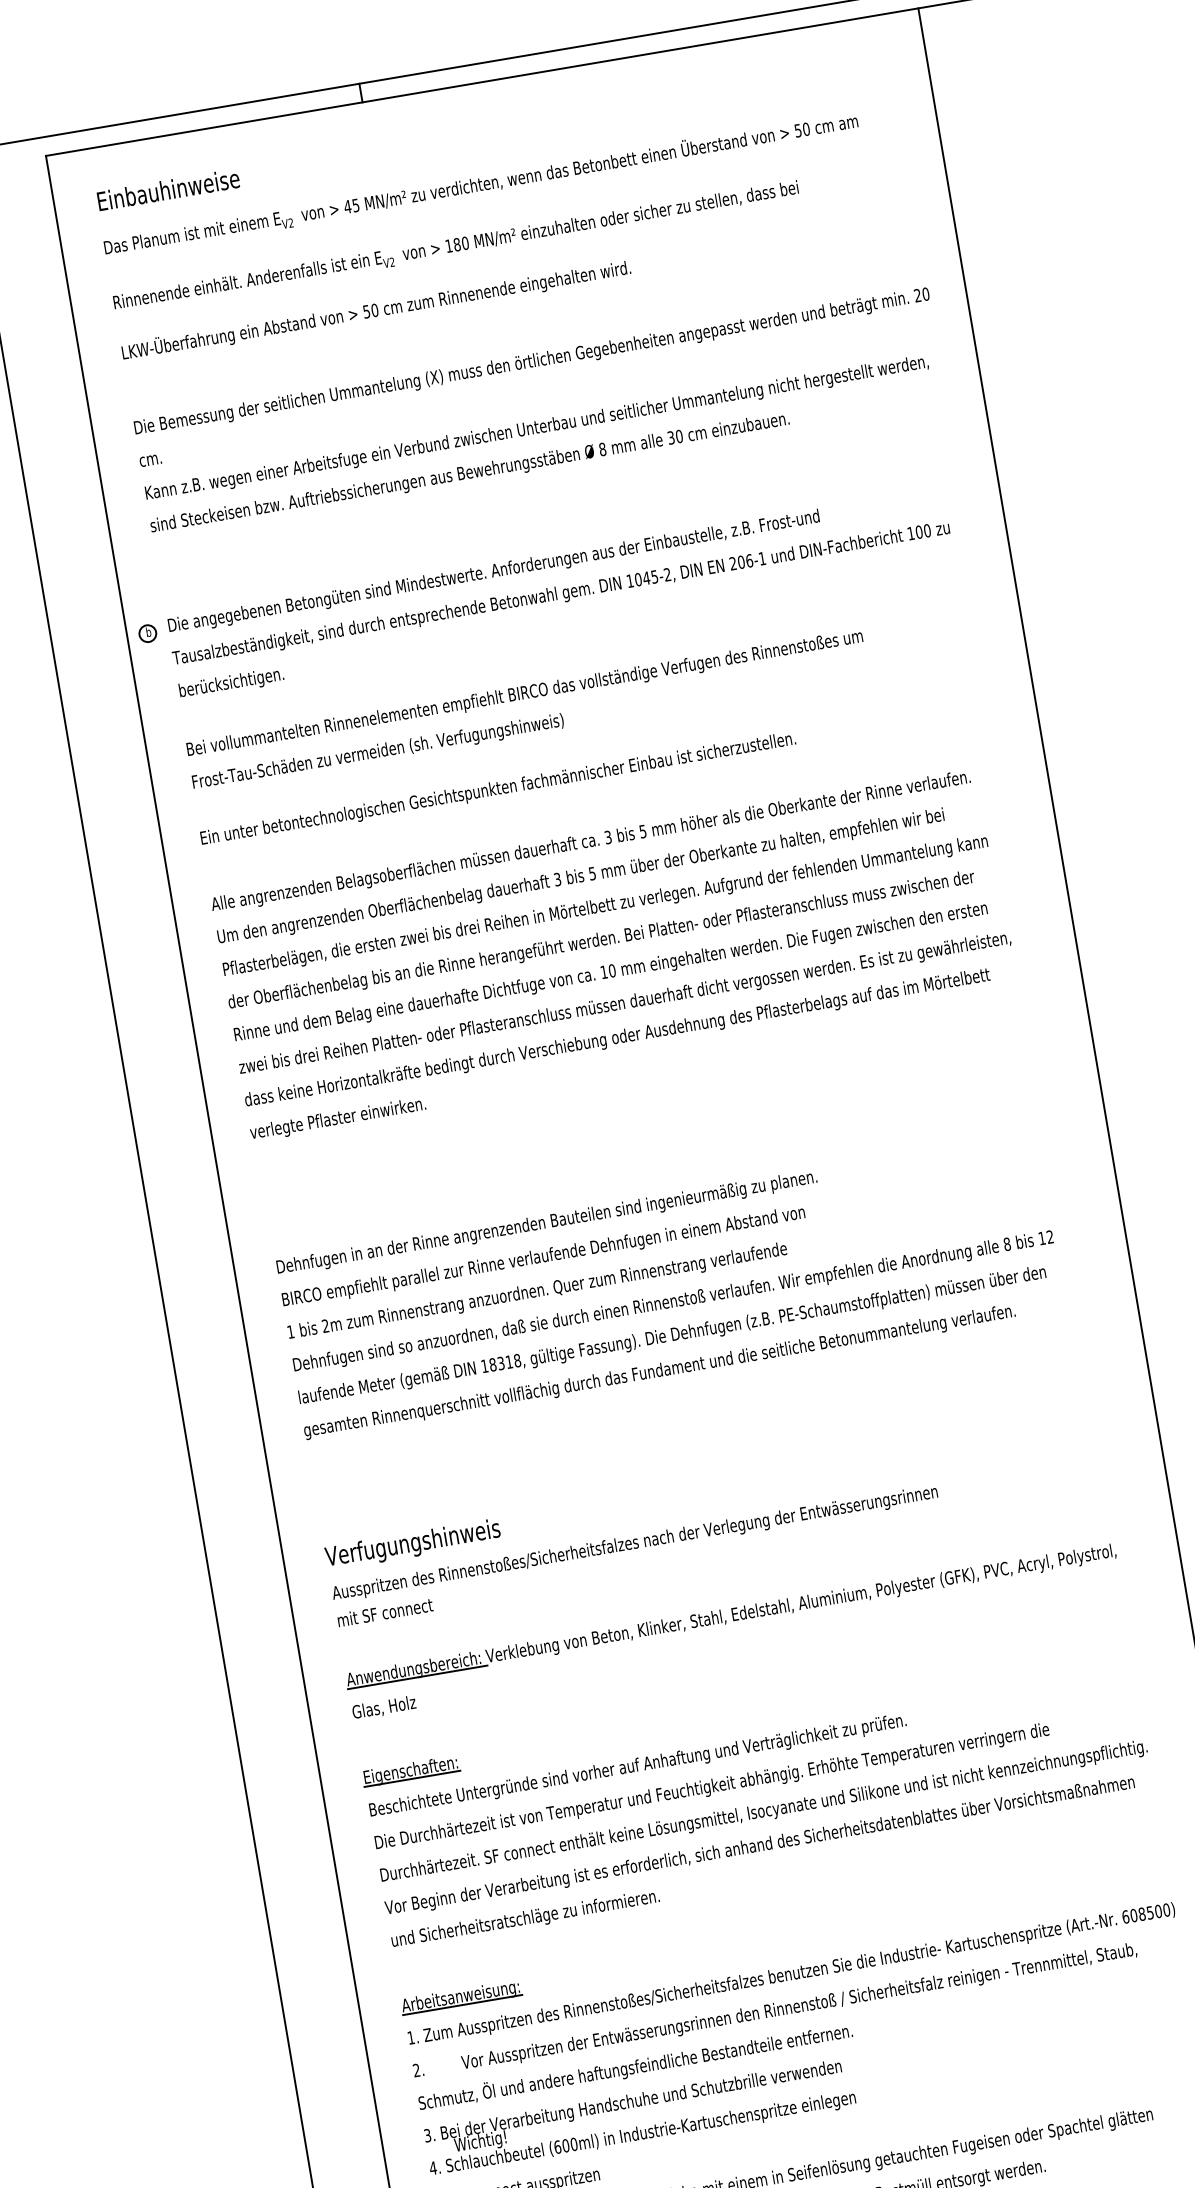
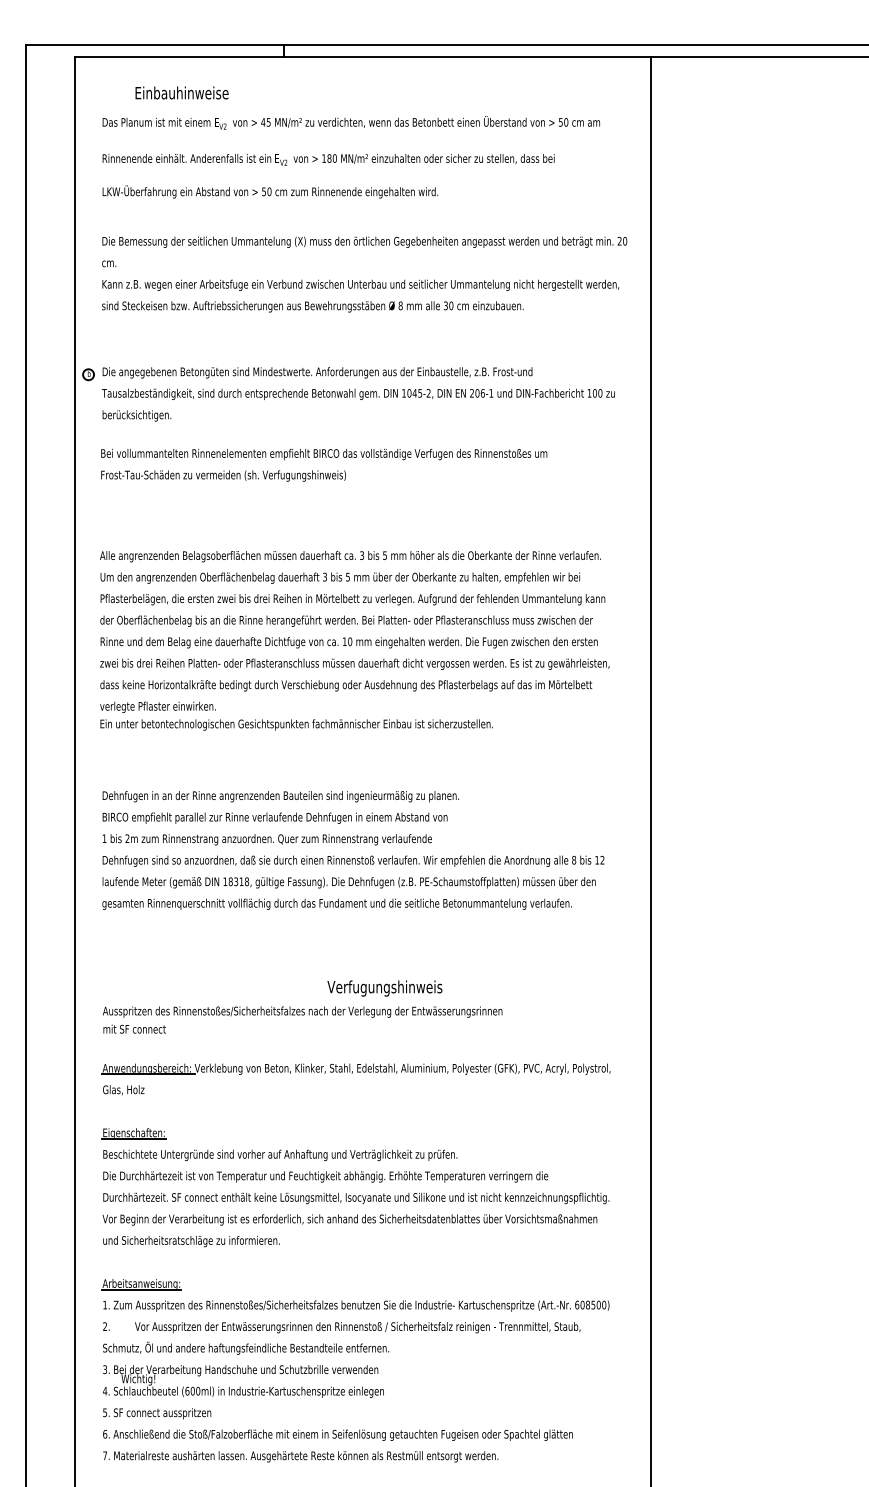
text: (167, 189) -> (181, 92), moved
text: (497, 788) -> (296, 724), moved
text: (412, 1544) -> (384, 988), moved

